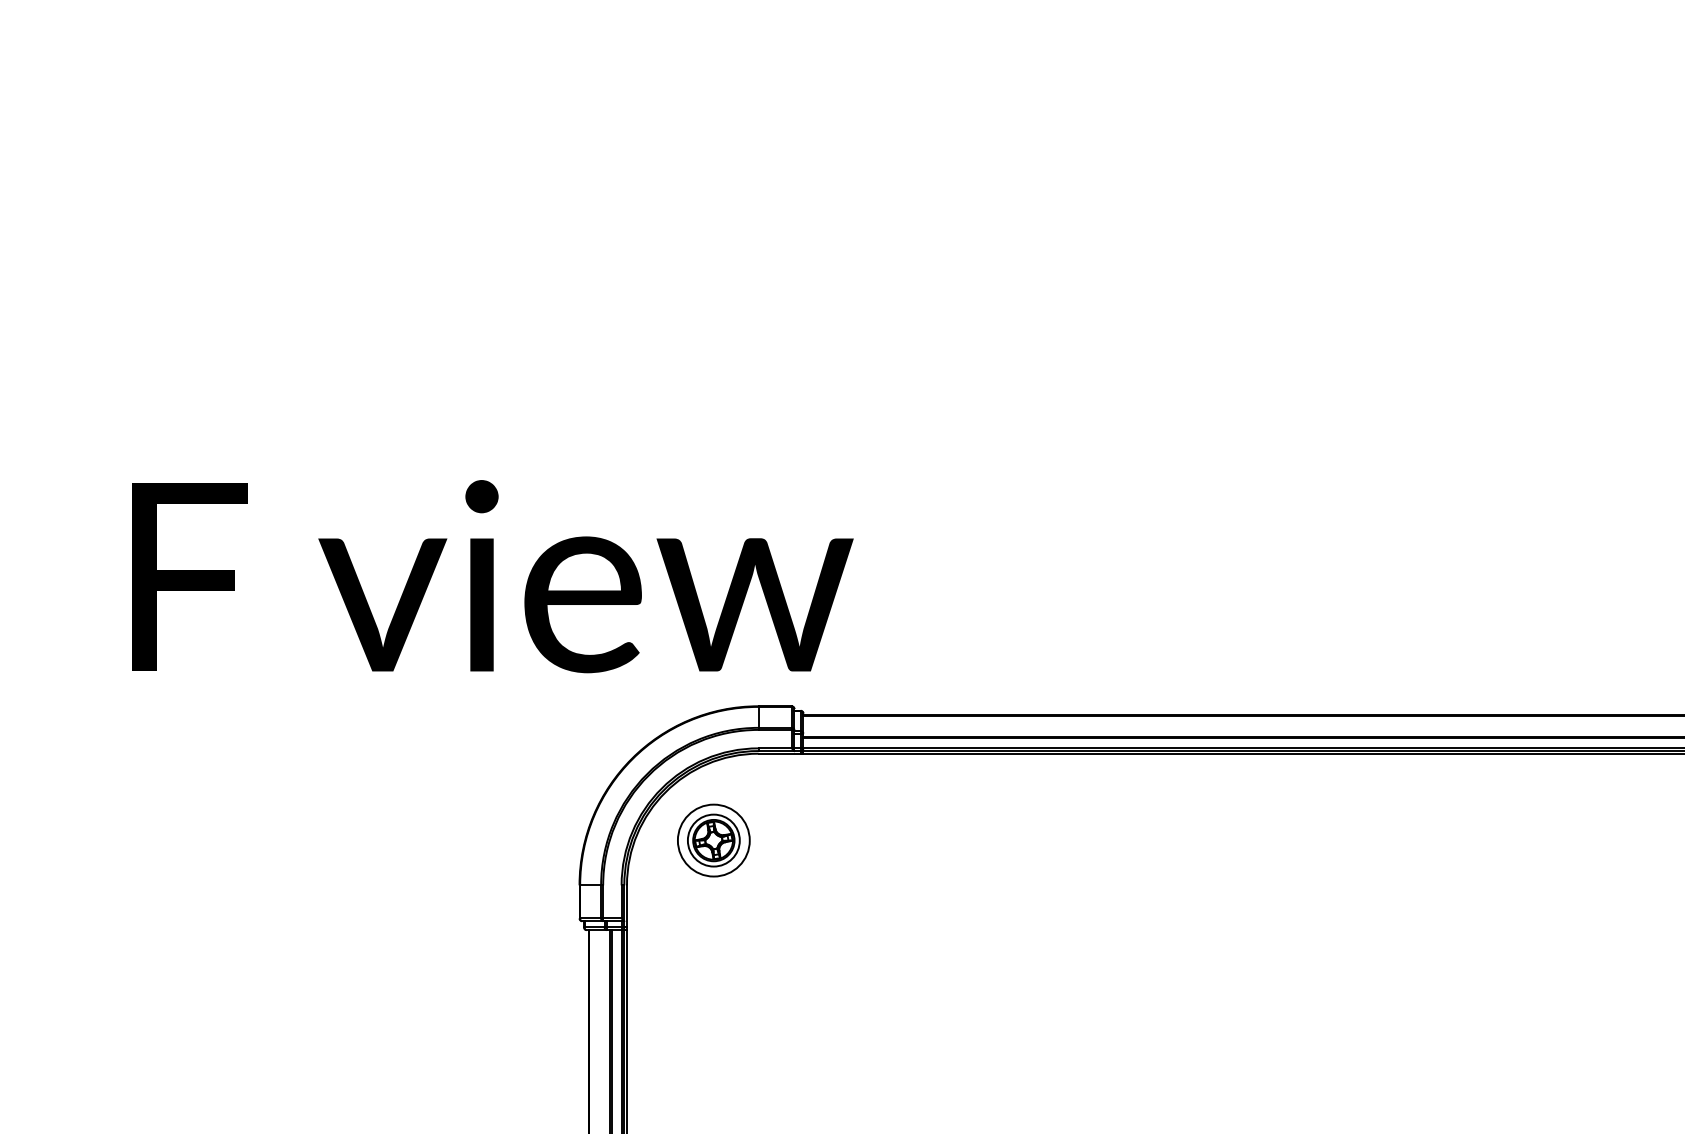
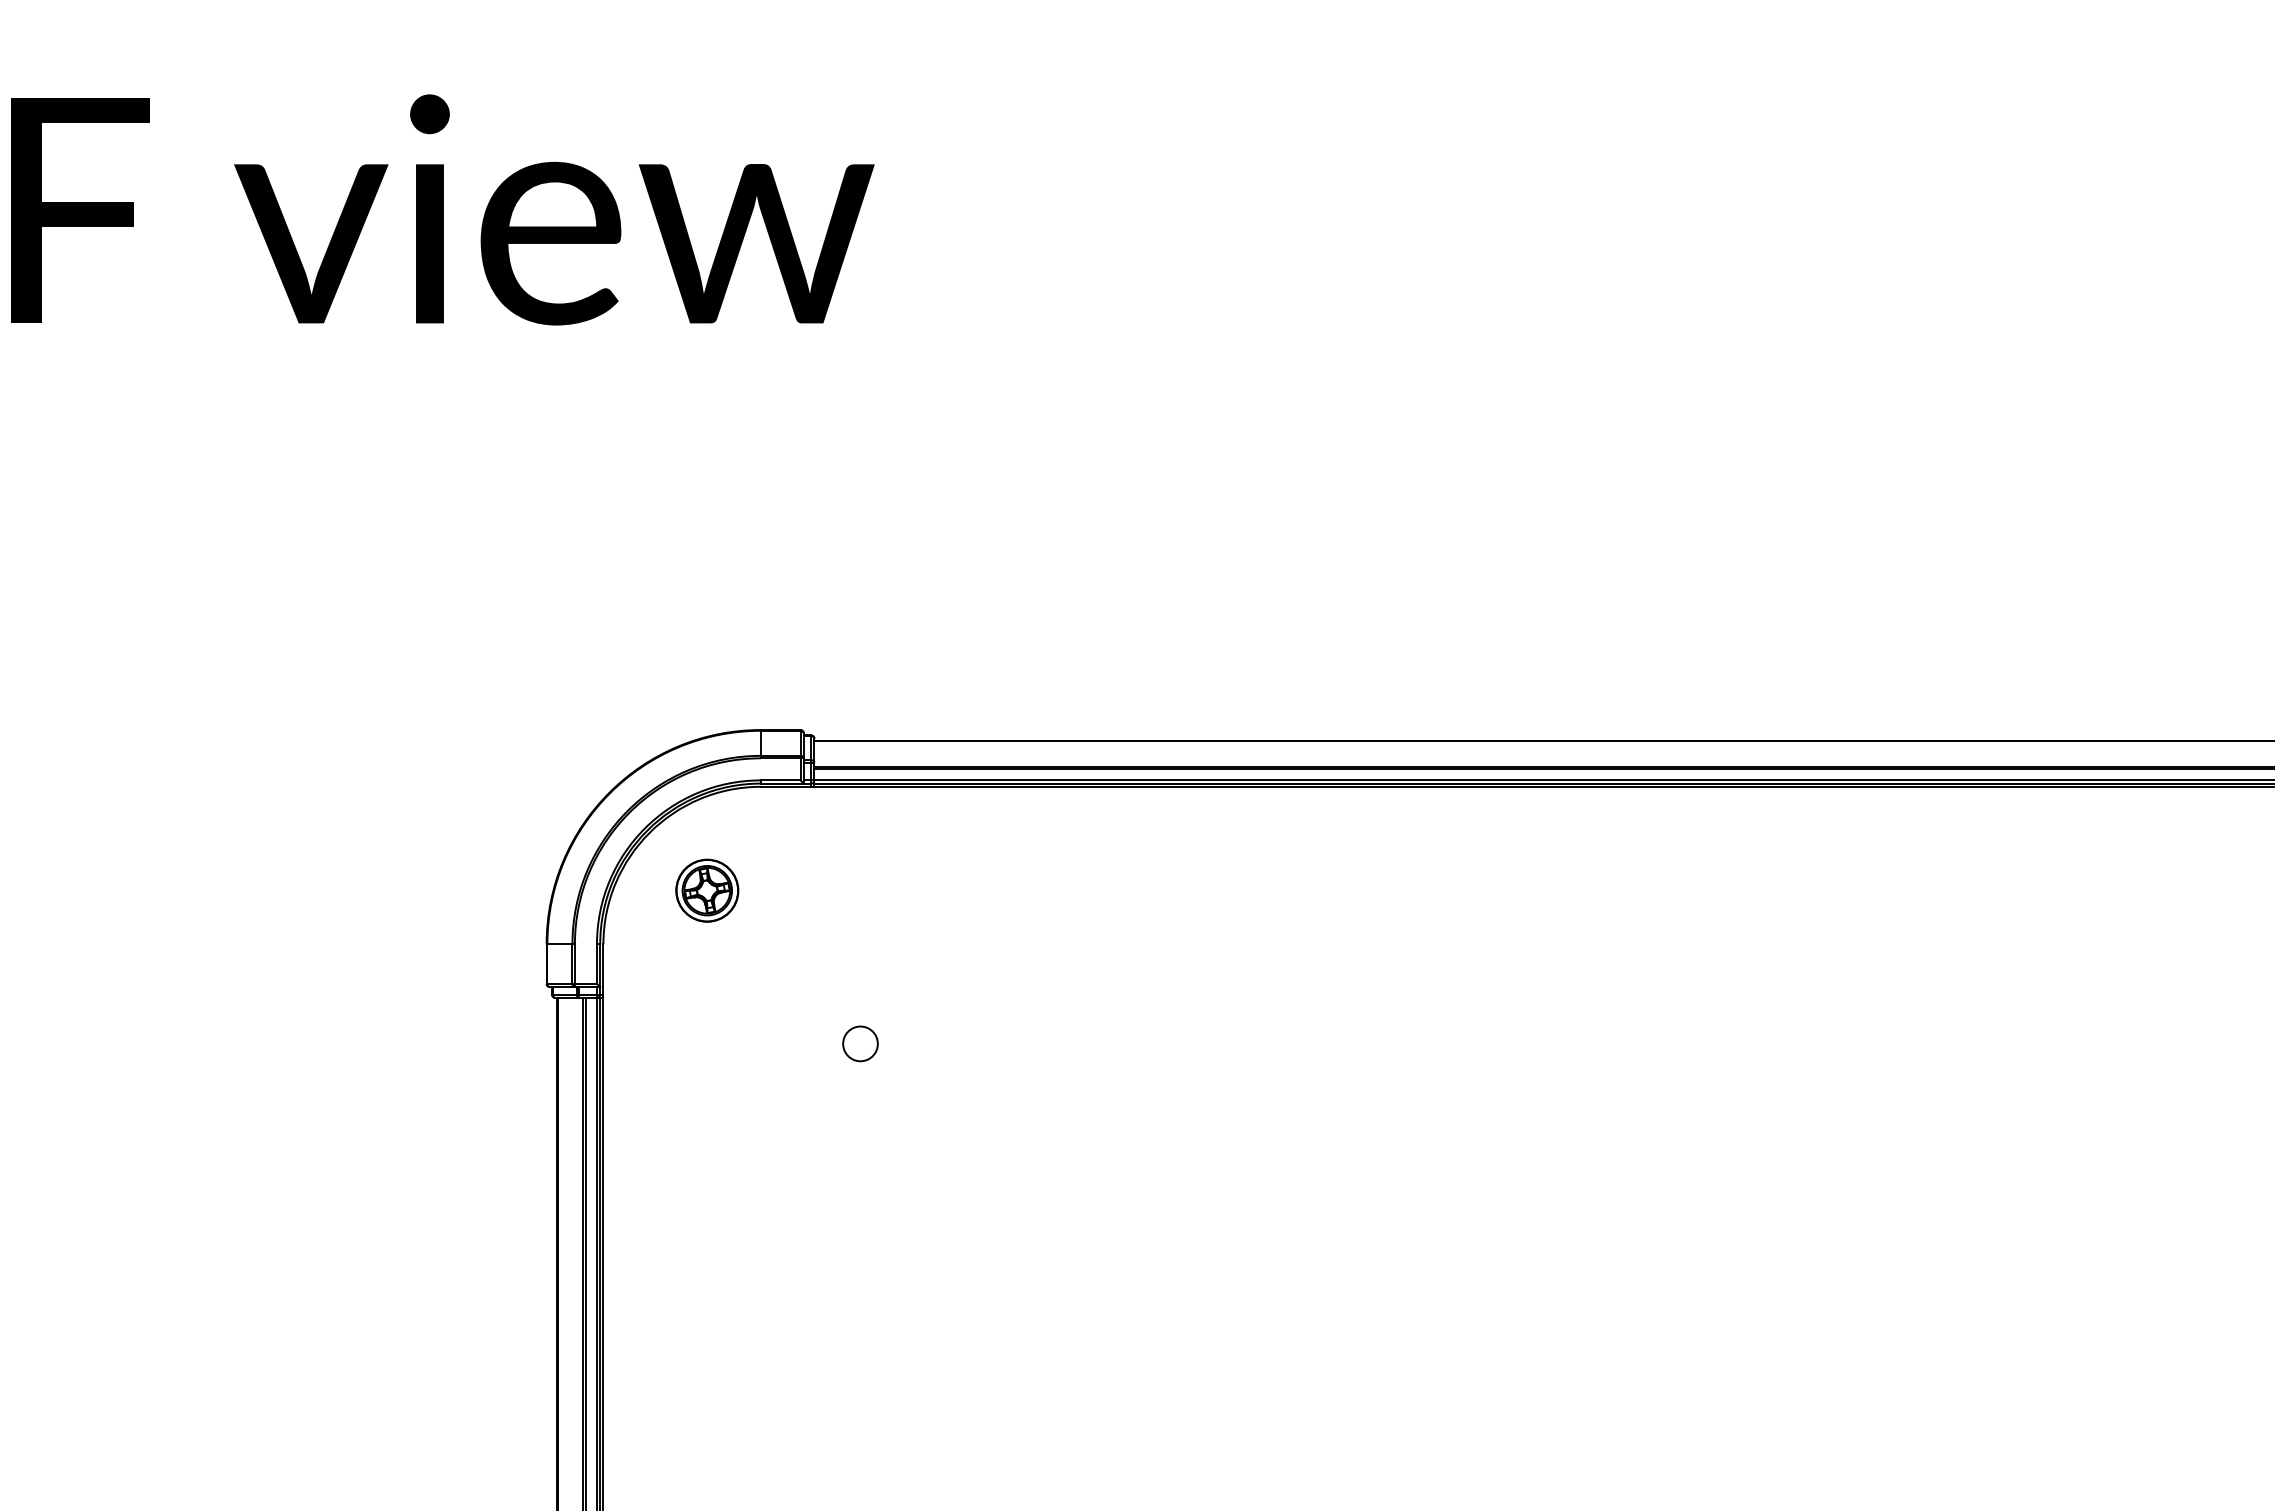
text: (492, 576) -> (442, 209), moved
circle: (713, 840) -> (707, 890), size x0.71
circle: (841, 968) -> (860, 1043), added

